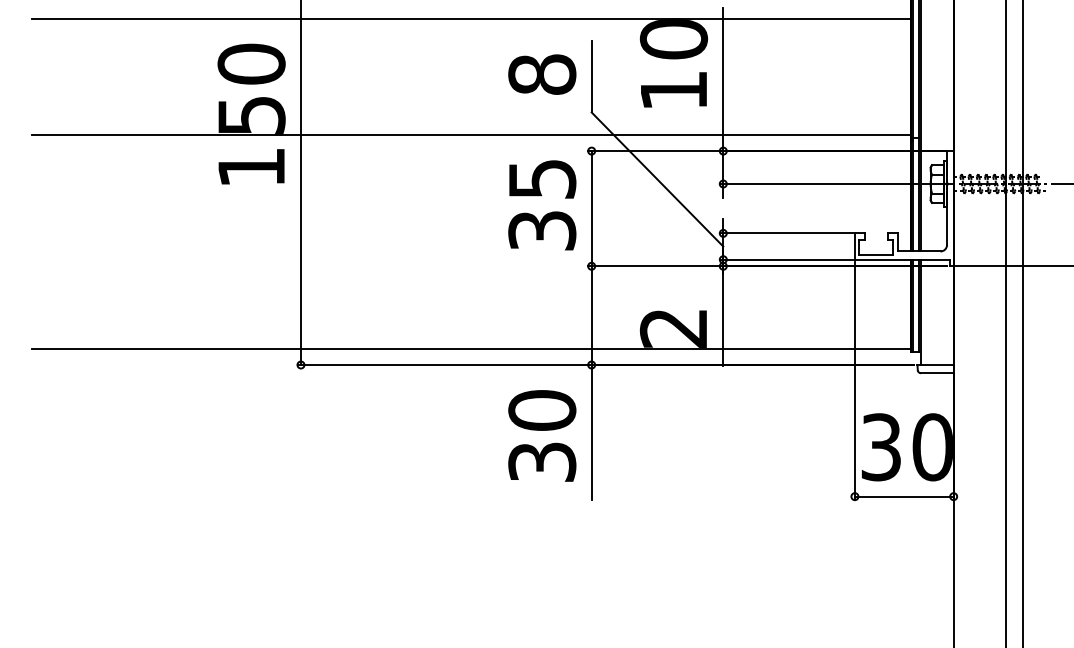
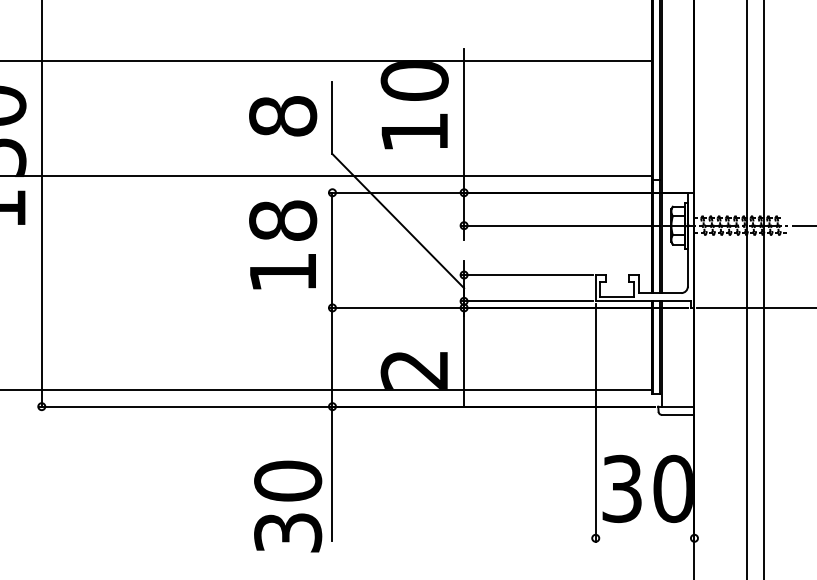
text: (542, 204) -> (283, 246), 35 -> 18
text: (542, 435) -> (288, 506), moved
line: (903, 496) -> (644, 538), removed

